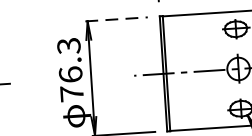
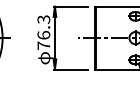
line: (117, 18) -> (71, 6), dashed -> solid

